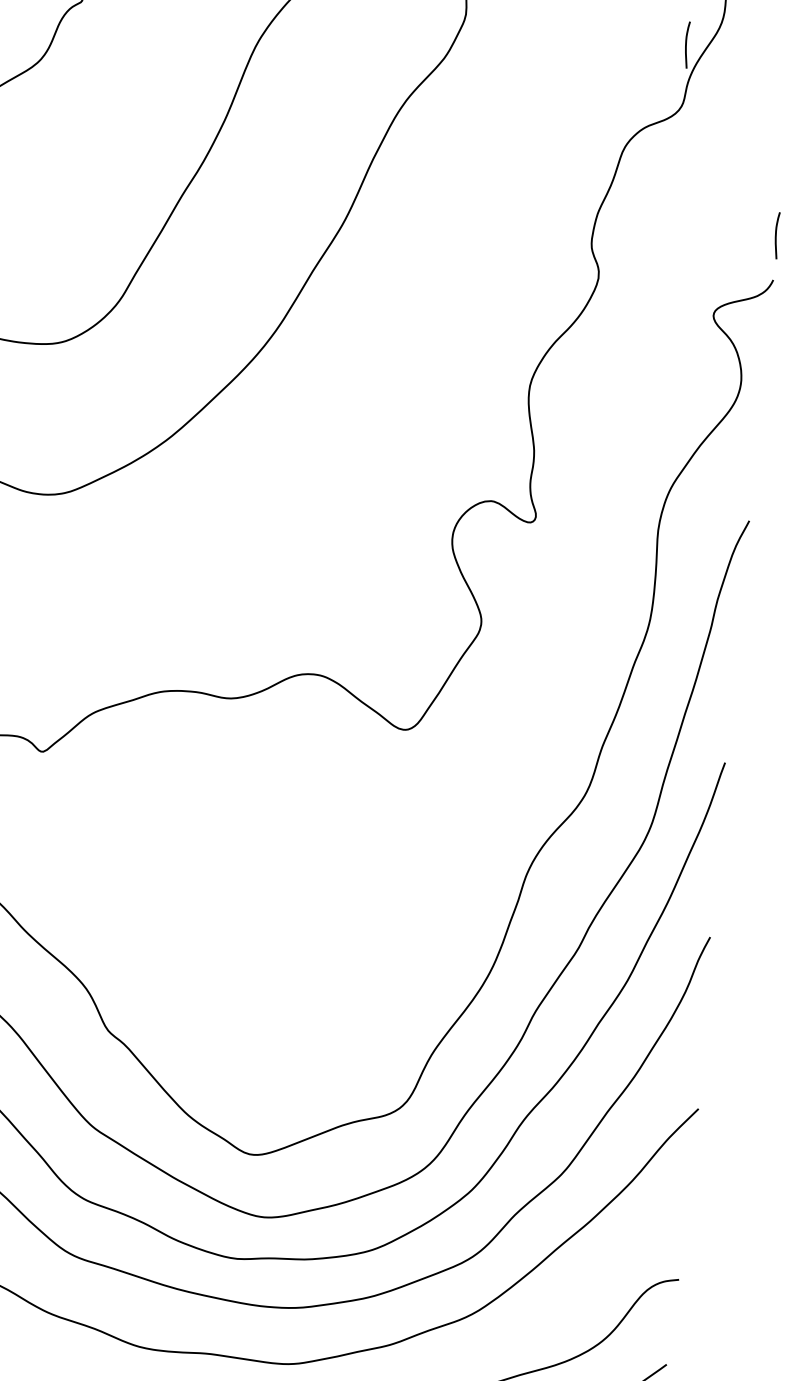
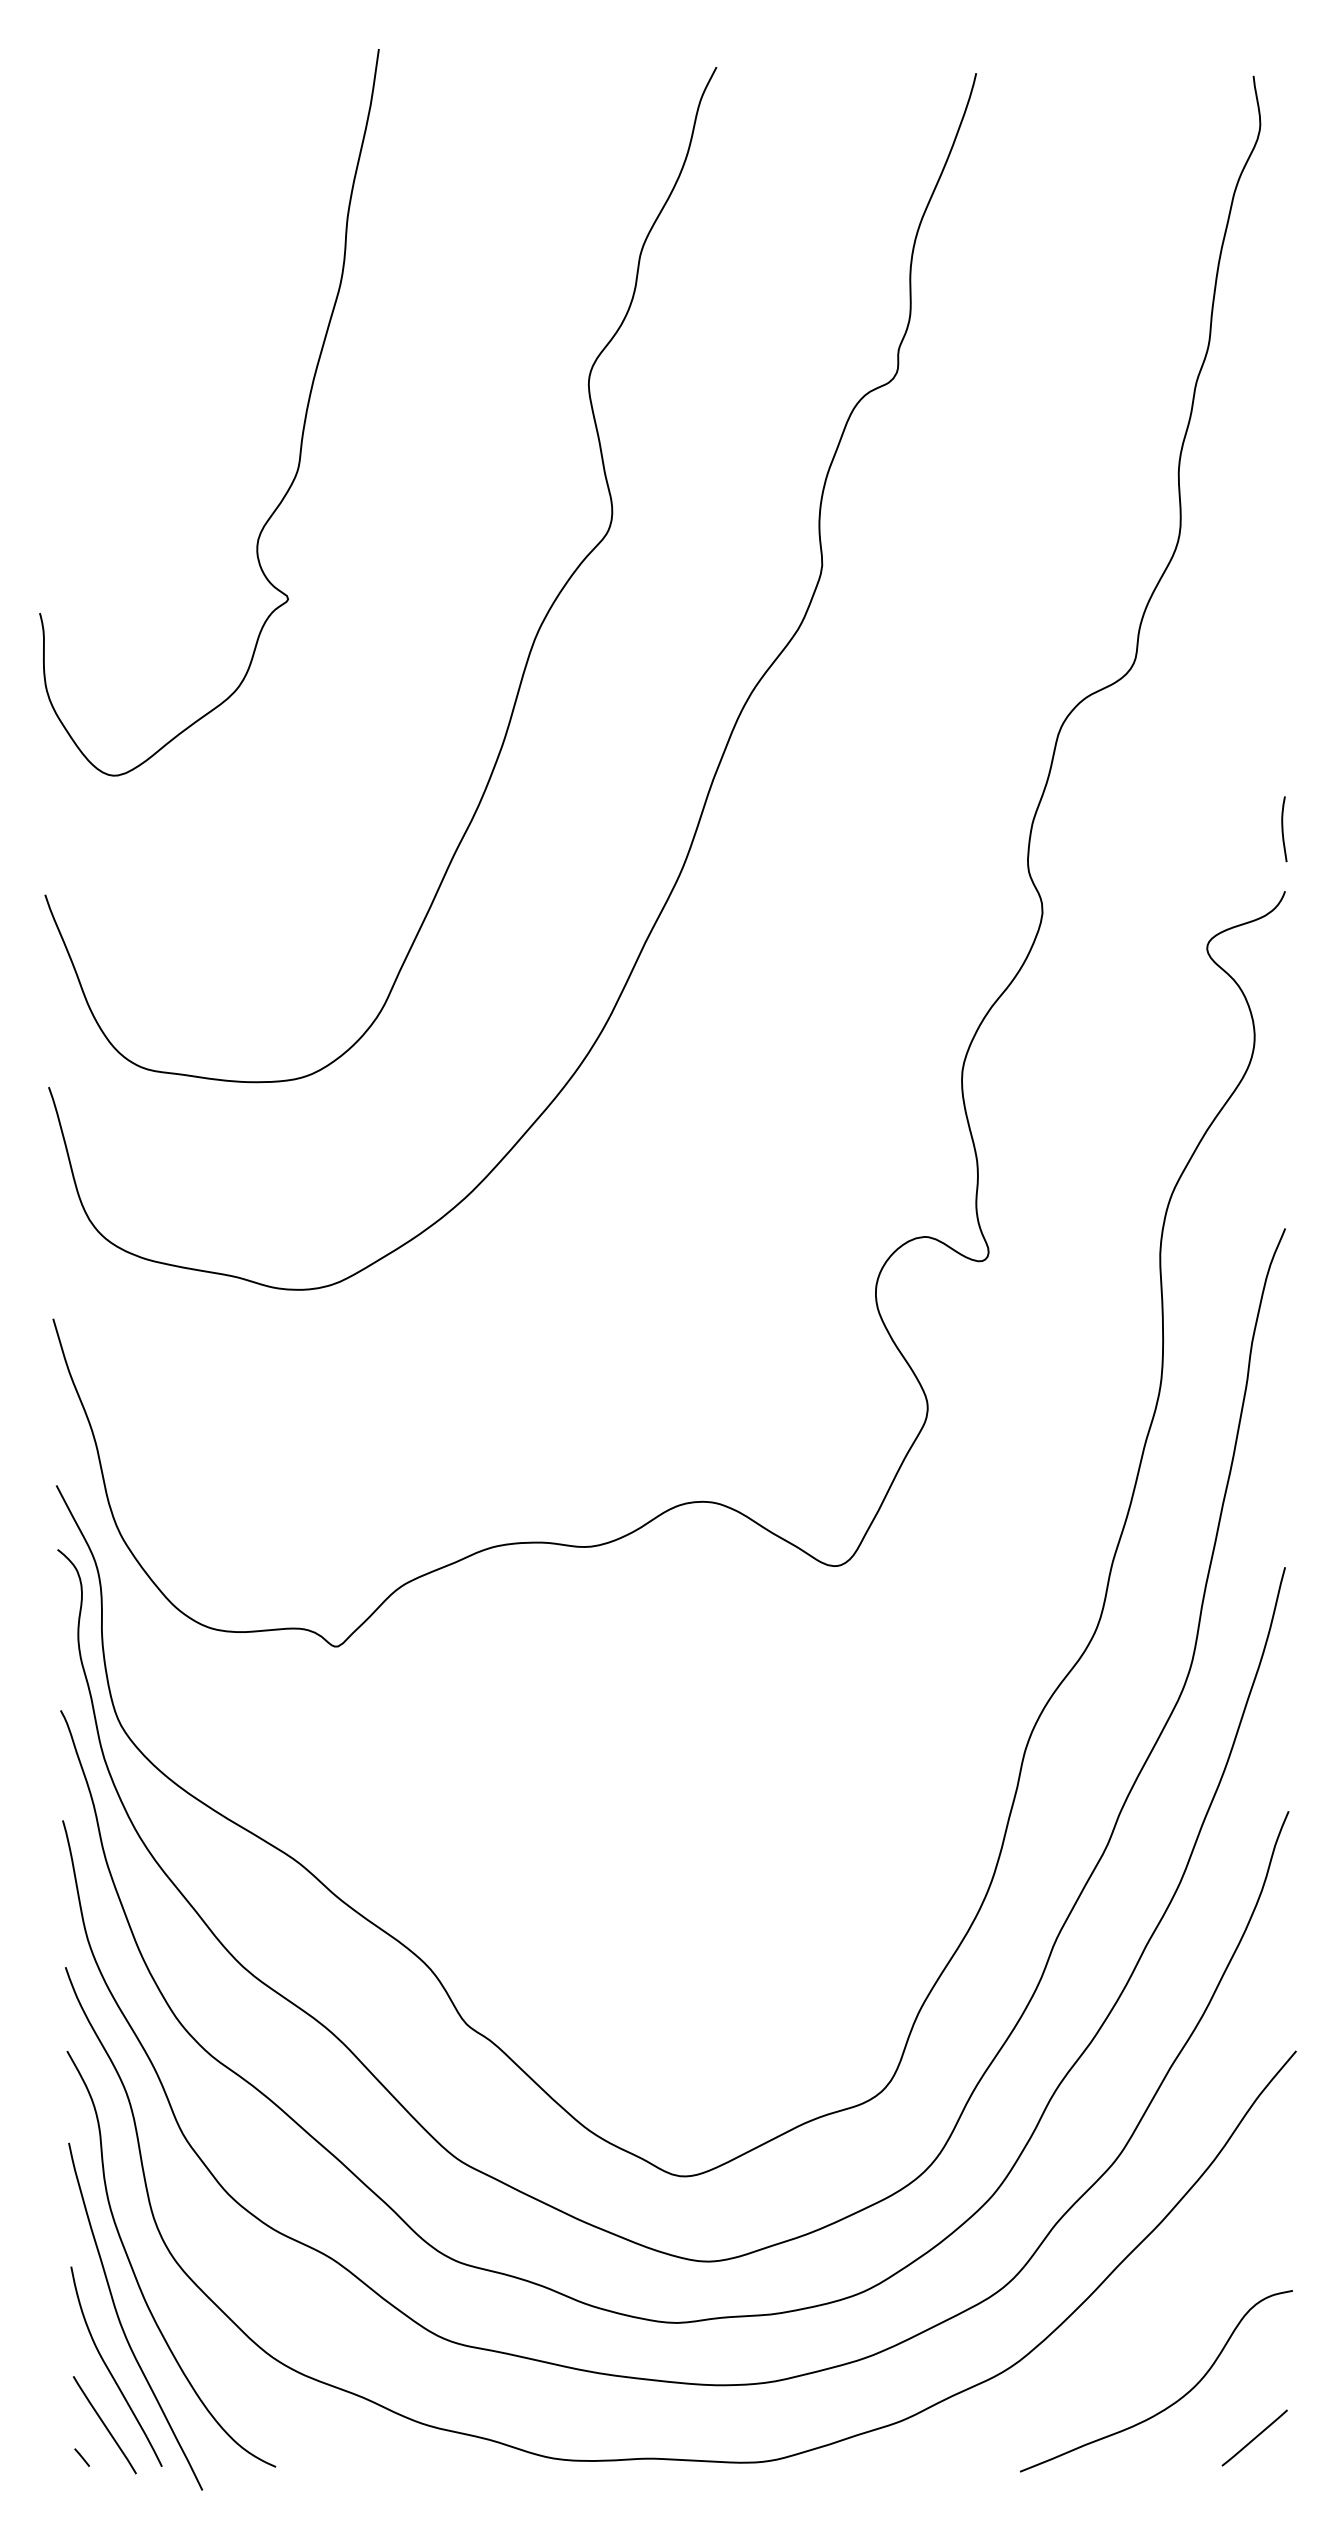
curve: (686, 45) -> (1132, 577), removed

